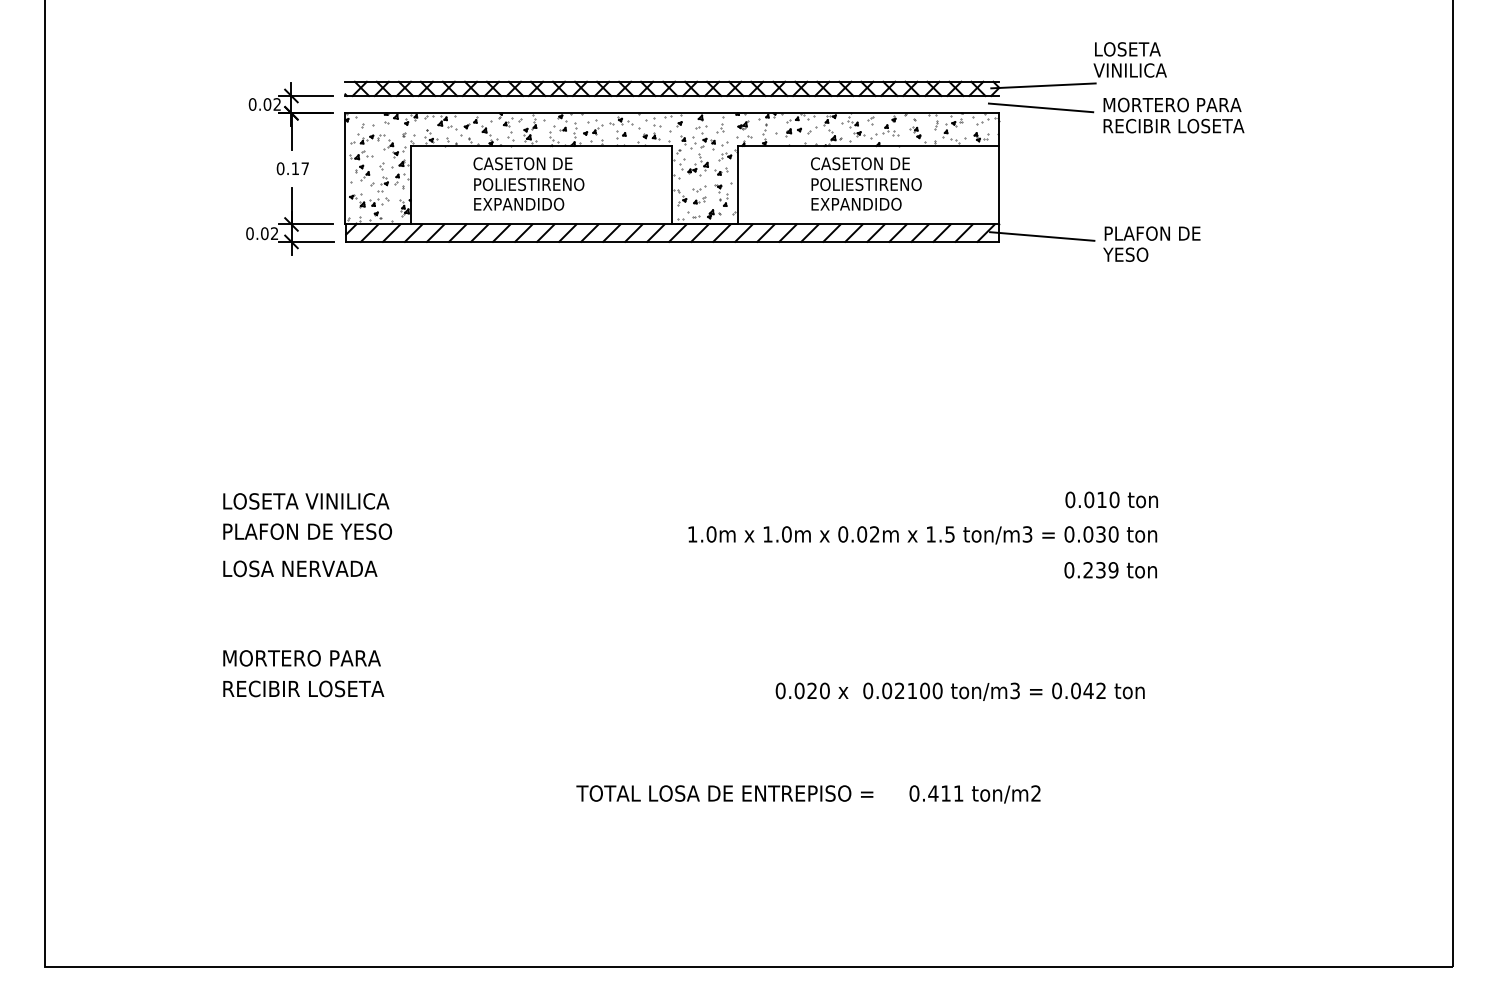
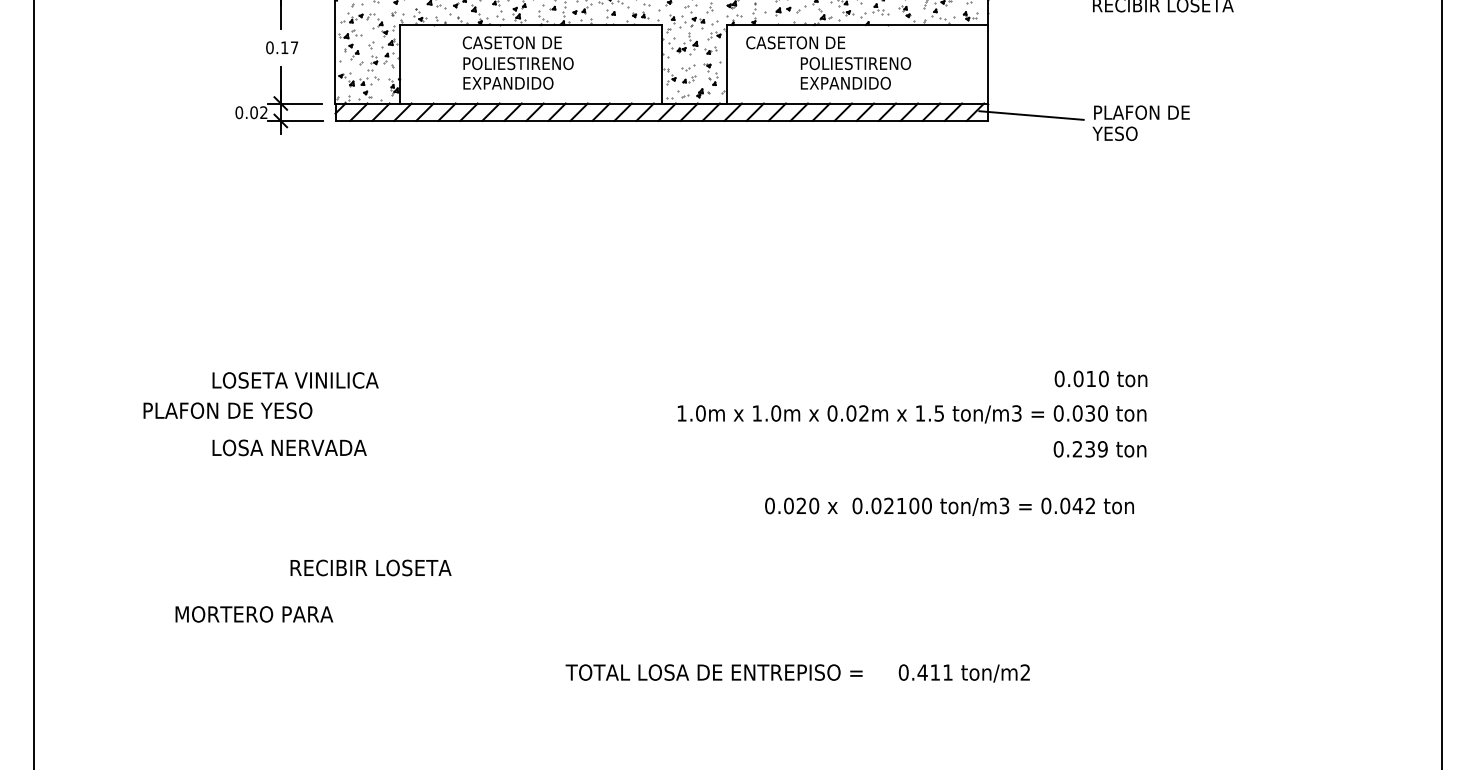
text: (860, 163) -> (795, 42), moved
text: (307, 531) -> (227, 410), moved
text: (301, 658) -> (253, 614), moved
text: (303, 688) -> (370, 567), moved
text: (959, 691) -> (948, 506), moved

